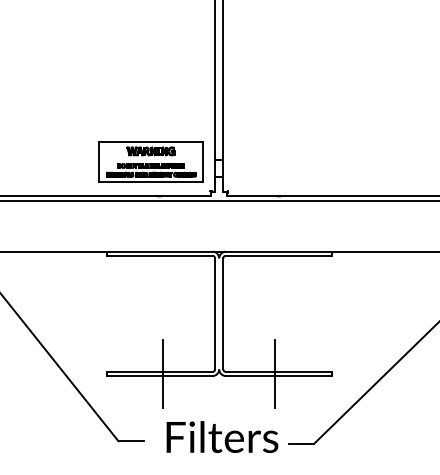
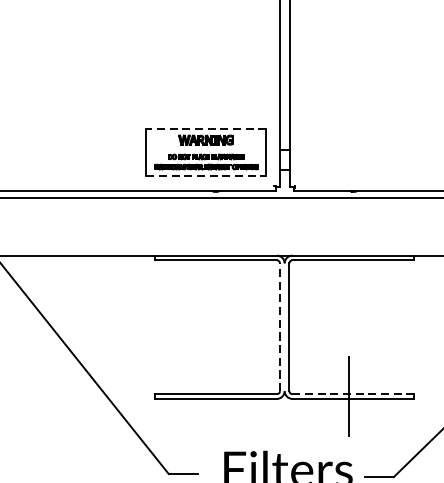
line: (150, 142) -> (205, 129), solid -> dashed
line: (151, 182) -> (206, 175), solid -> dashed
line: (215, 313) -> (280, 326), solid -> dashed
line: (278, 371) -> (352, 393), solid -> dashed
line: (163, 373) -> (220, 395), removed

